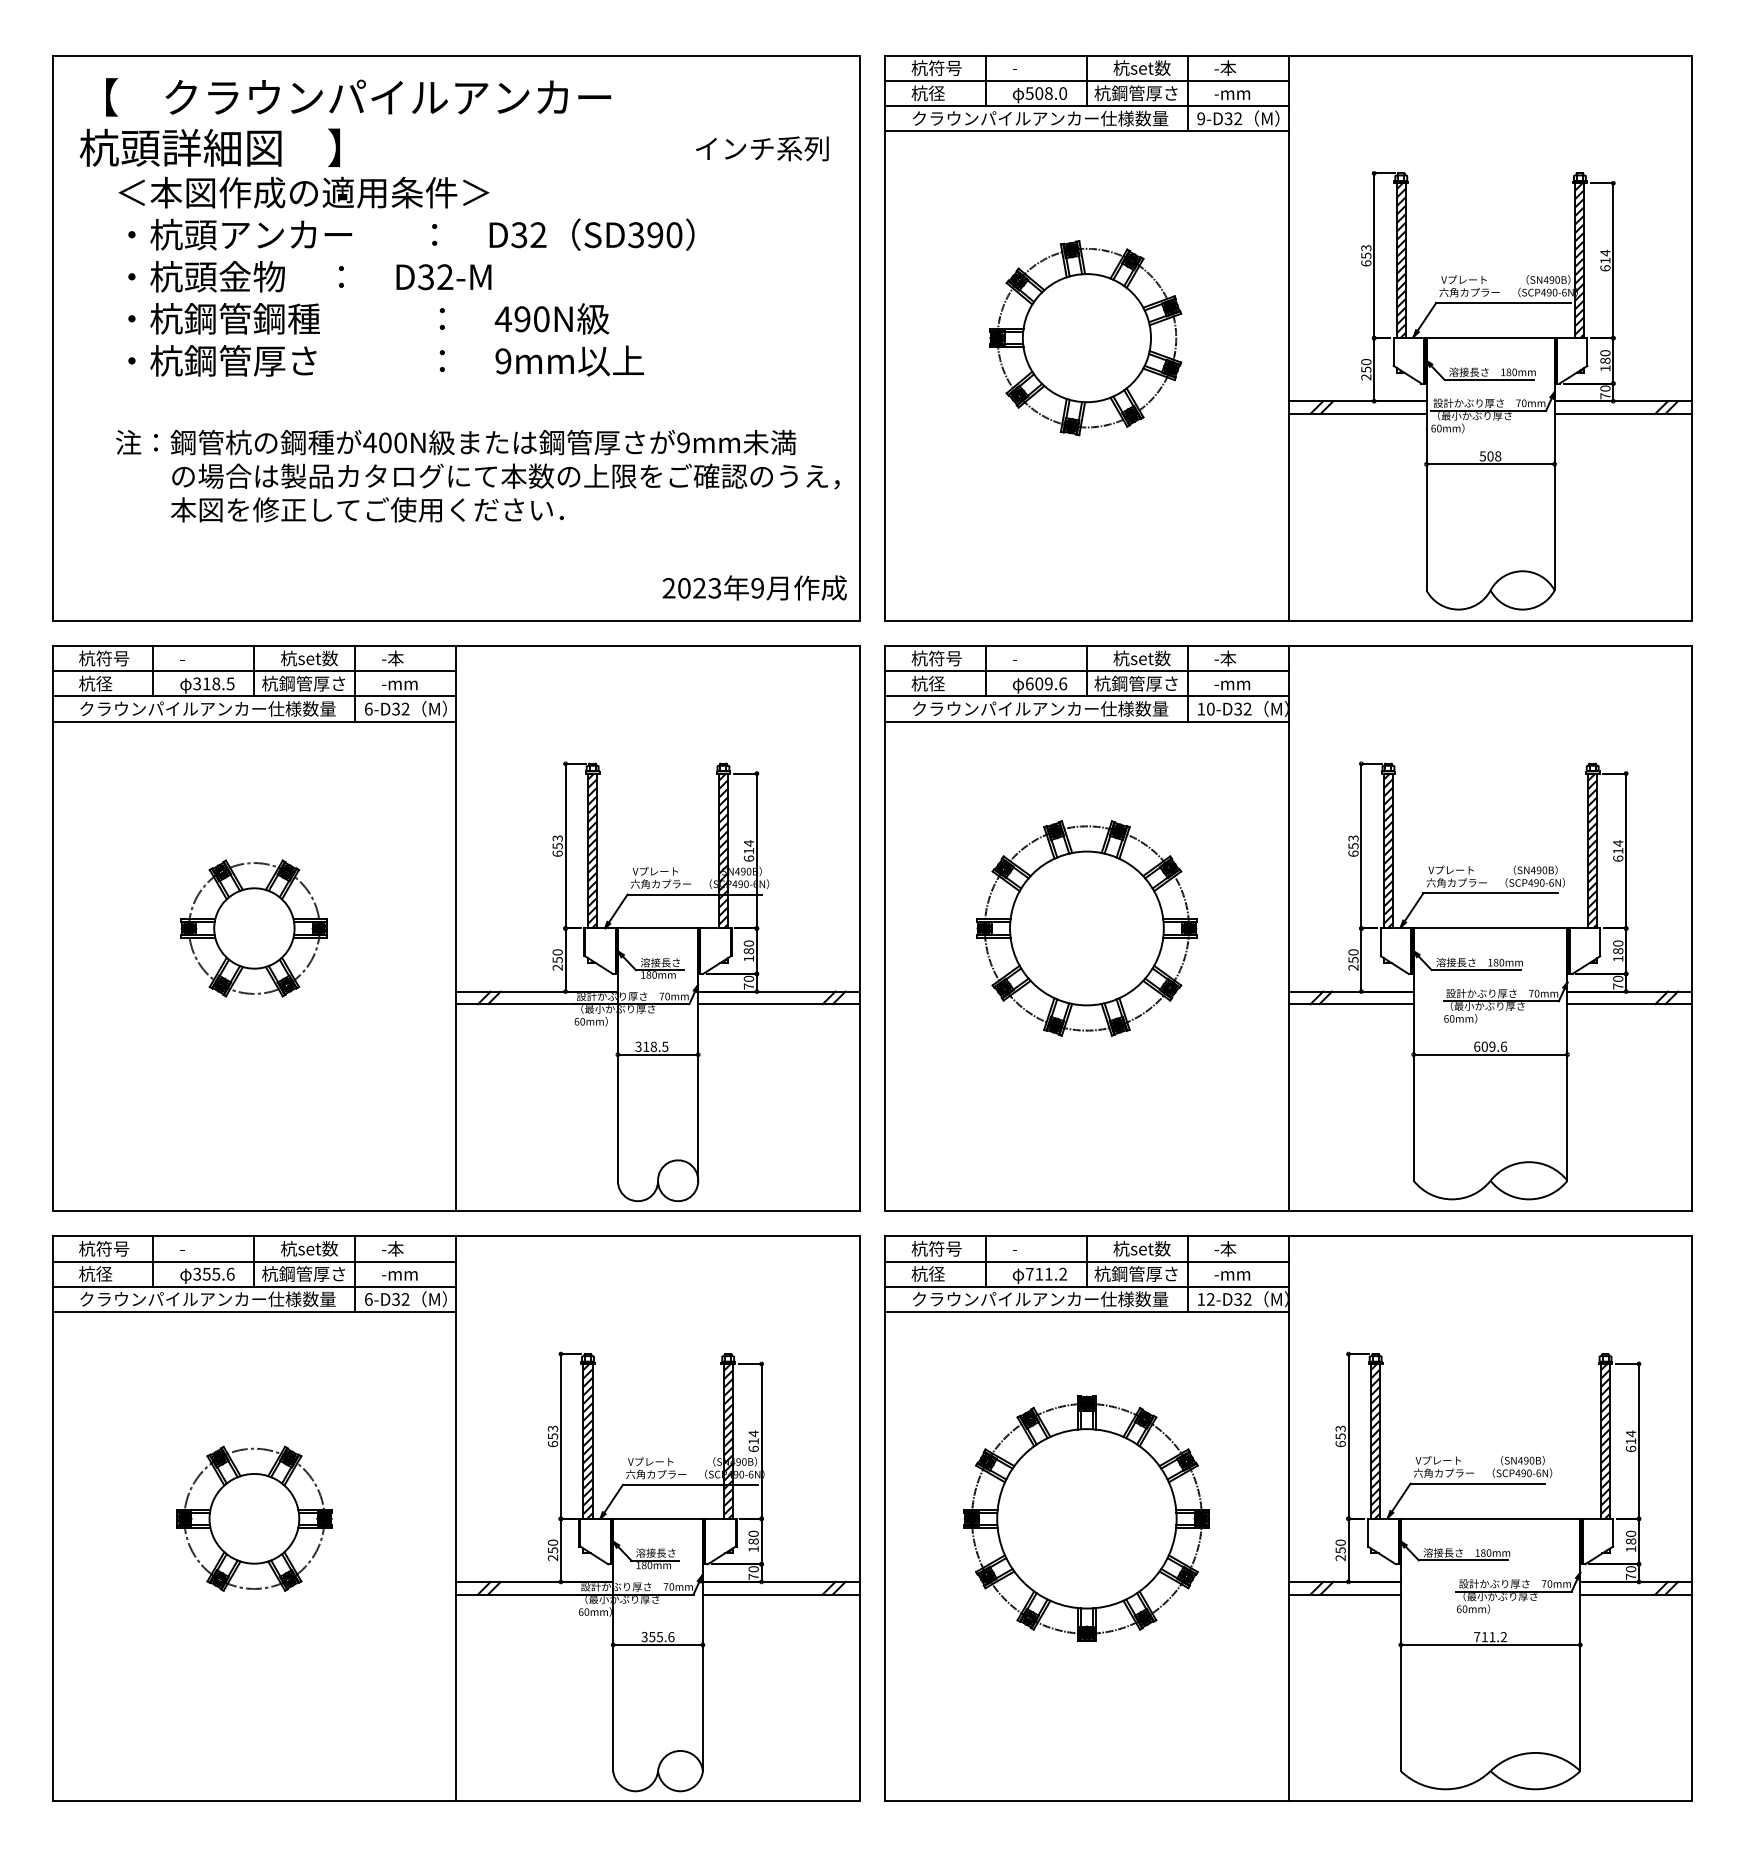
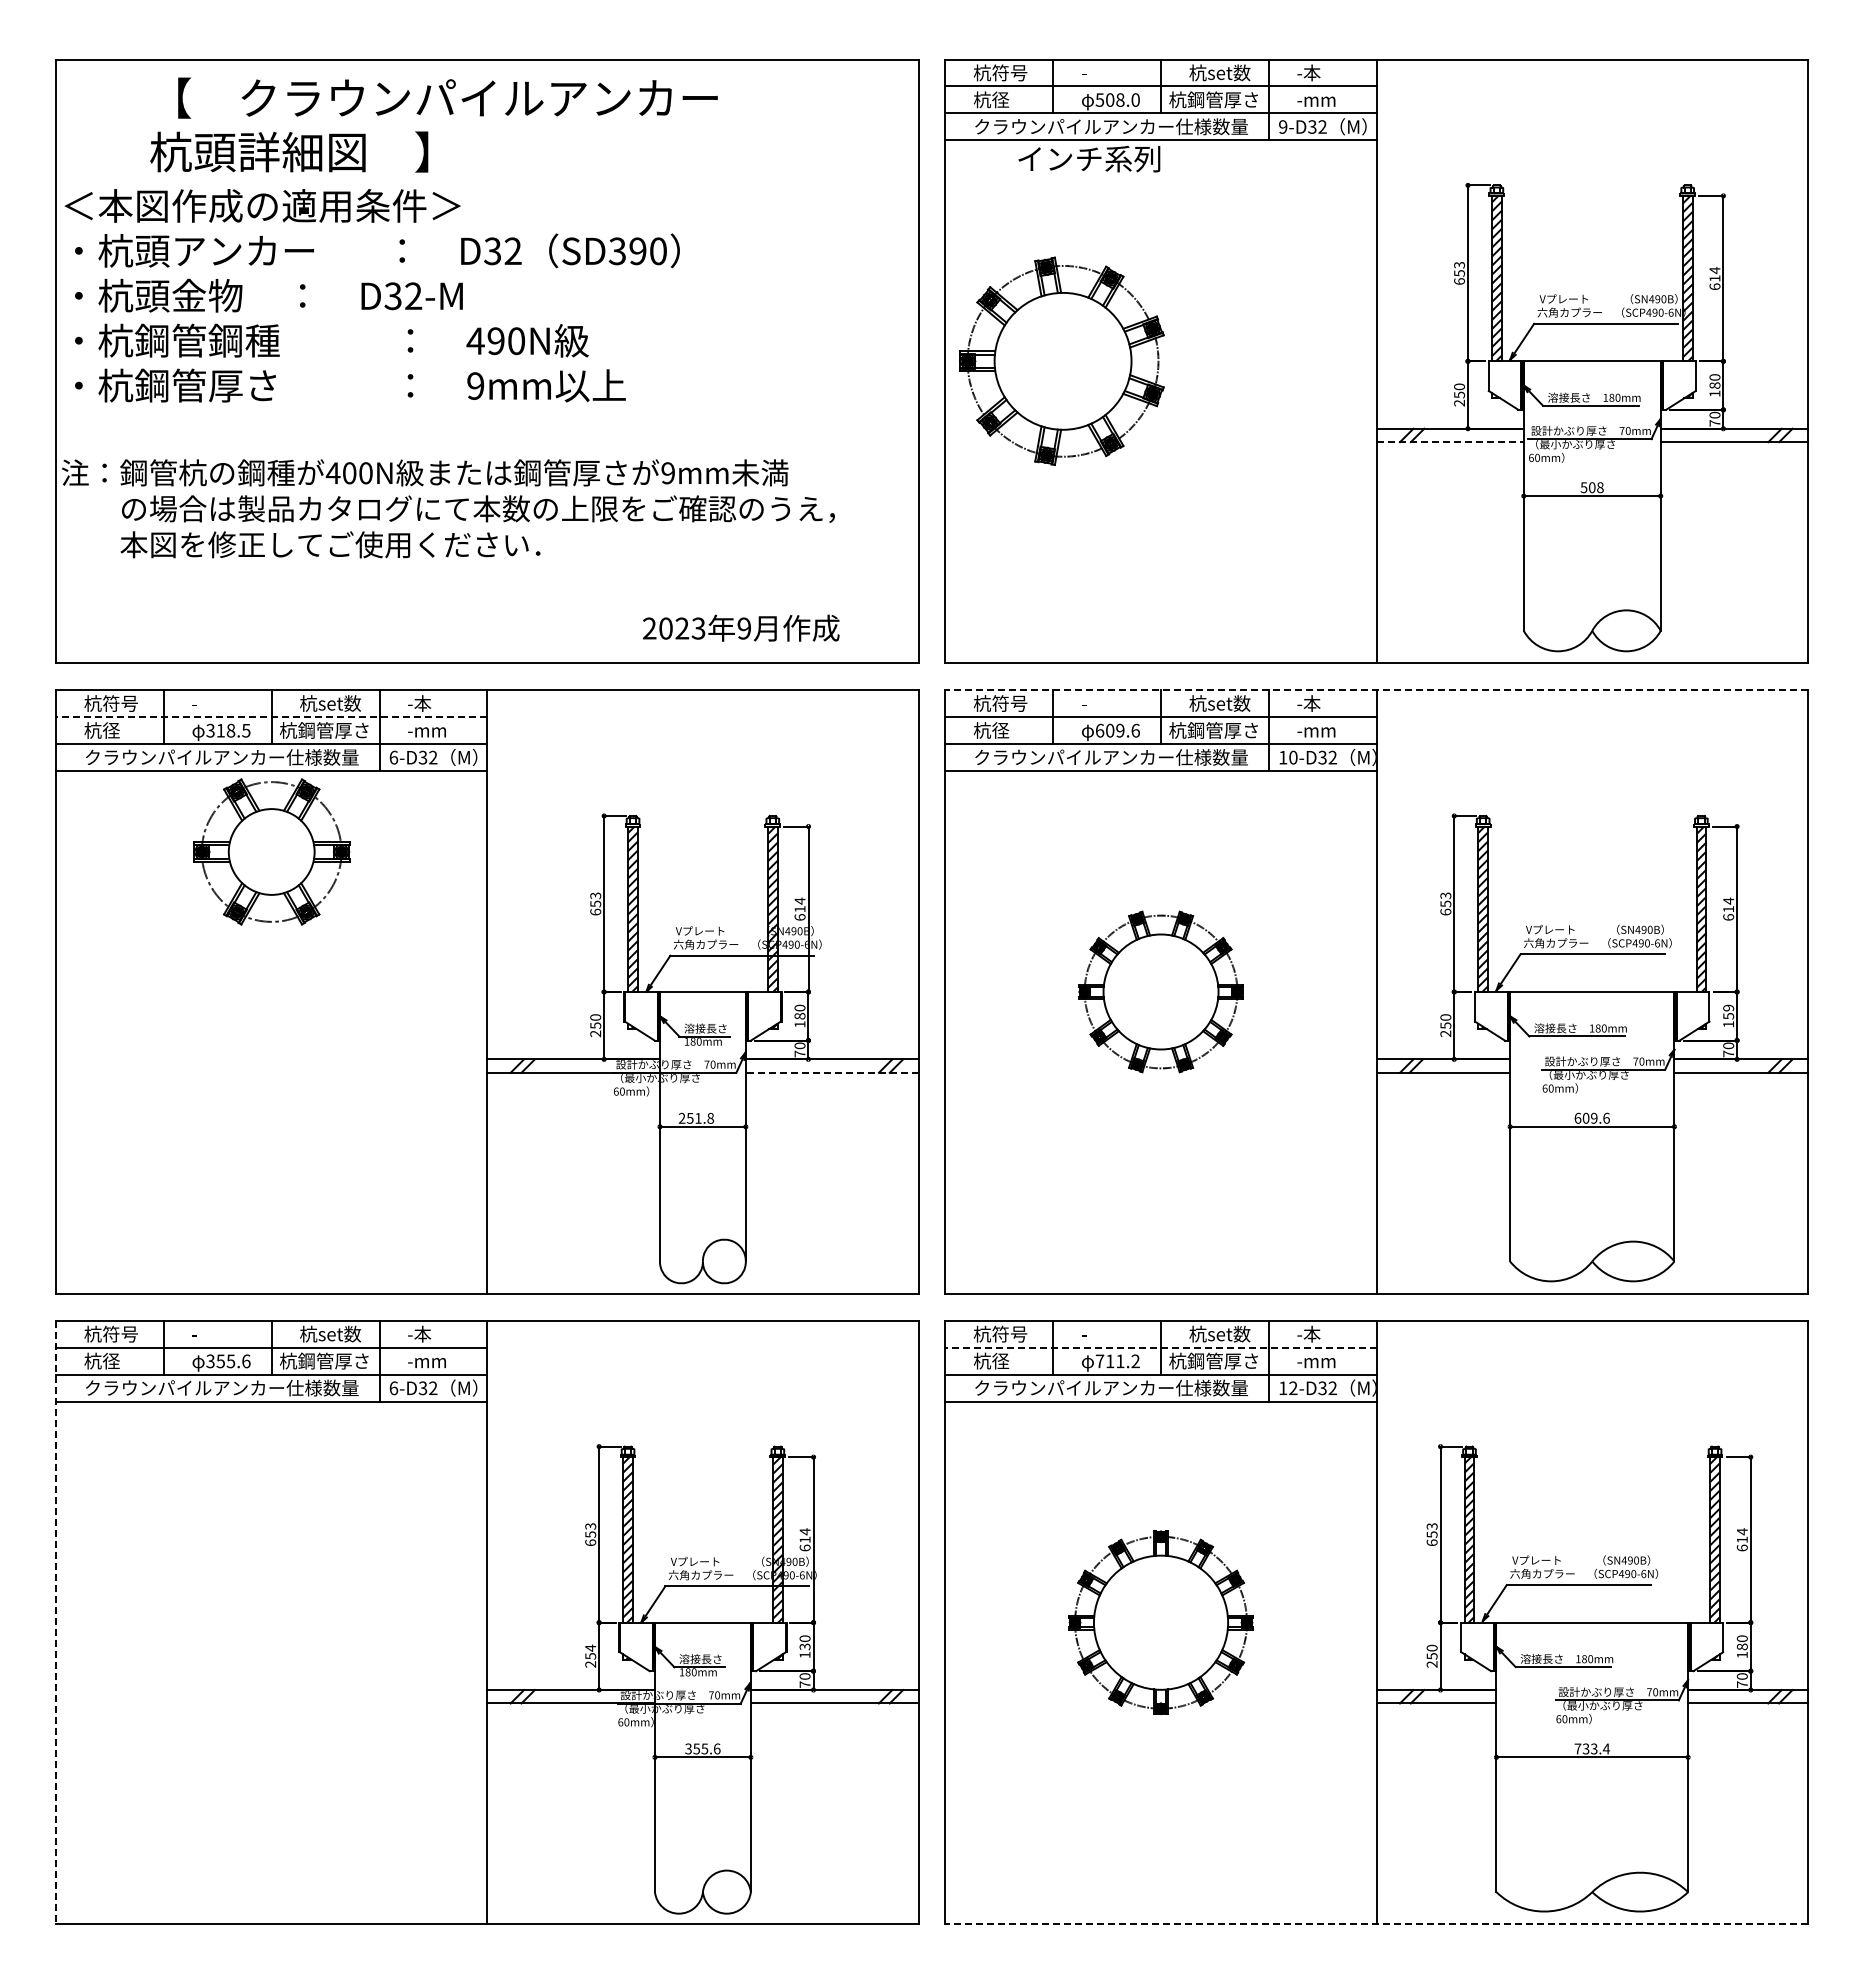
text: (345, 122) -> (433, 124), moved
text: (762, 149) -> (1089, 159), moved
part: (1085, 337) -> (1061, 360), moved
text: (477, 349) -> (448, 373), moved
line: (1357, 414) -> (1450, 442), solid -> dashed
text: (755, 587) -> (741, 627), moved
line: (1288, 646) -> (1376, 690), solid -> dashed
line: (254, 671) -> (271, 717), solid -> dashed
part: (254, 928) -> (271, 851), moved
part: (1086, 928) -> (1160, 991), size x0.7
text: (1618, 946) -> (1728, 1011), 180 -> 159
line: (778, 1003) -> (831, 1072), solid -> dashed
text: (652, 1045) -> (696, 1117), 318.5 -> 251.8
line: (1087, 1261) -> (1161, 1347), solid -> dashed
line: (52, 1518) -> (56, 1622), solid -> dashed
part: (254, 1518) -> (271, 1622), removed
part: (1086, 1518) -> (1160, 1622), size x0.7
text: (753, 1541) -> (804, 1646), 180 -> 130
text: (552, 1542) -> (590, 1647), 250 -> 254
text: (1494, 1636) -> (1596, 1748), 711.2 -> 733.4
line: (1288, 1801) -> (1376, 1924), solid -> dashed

